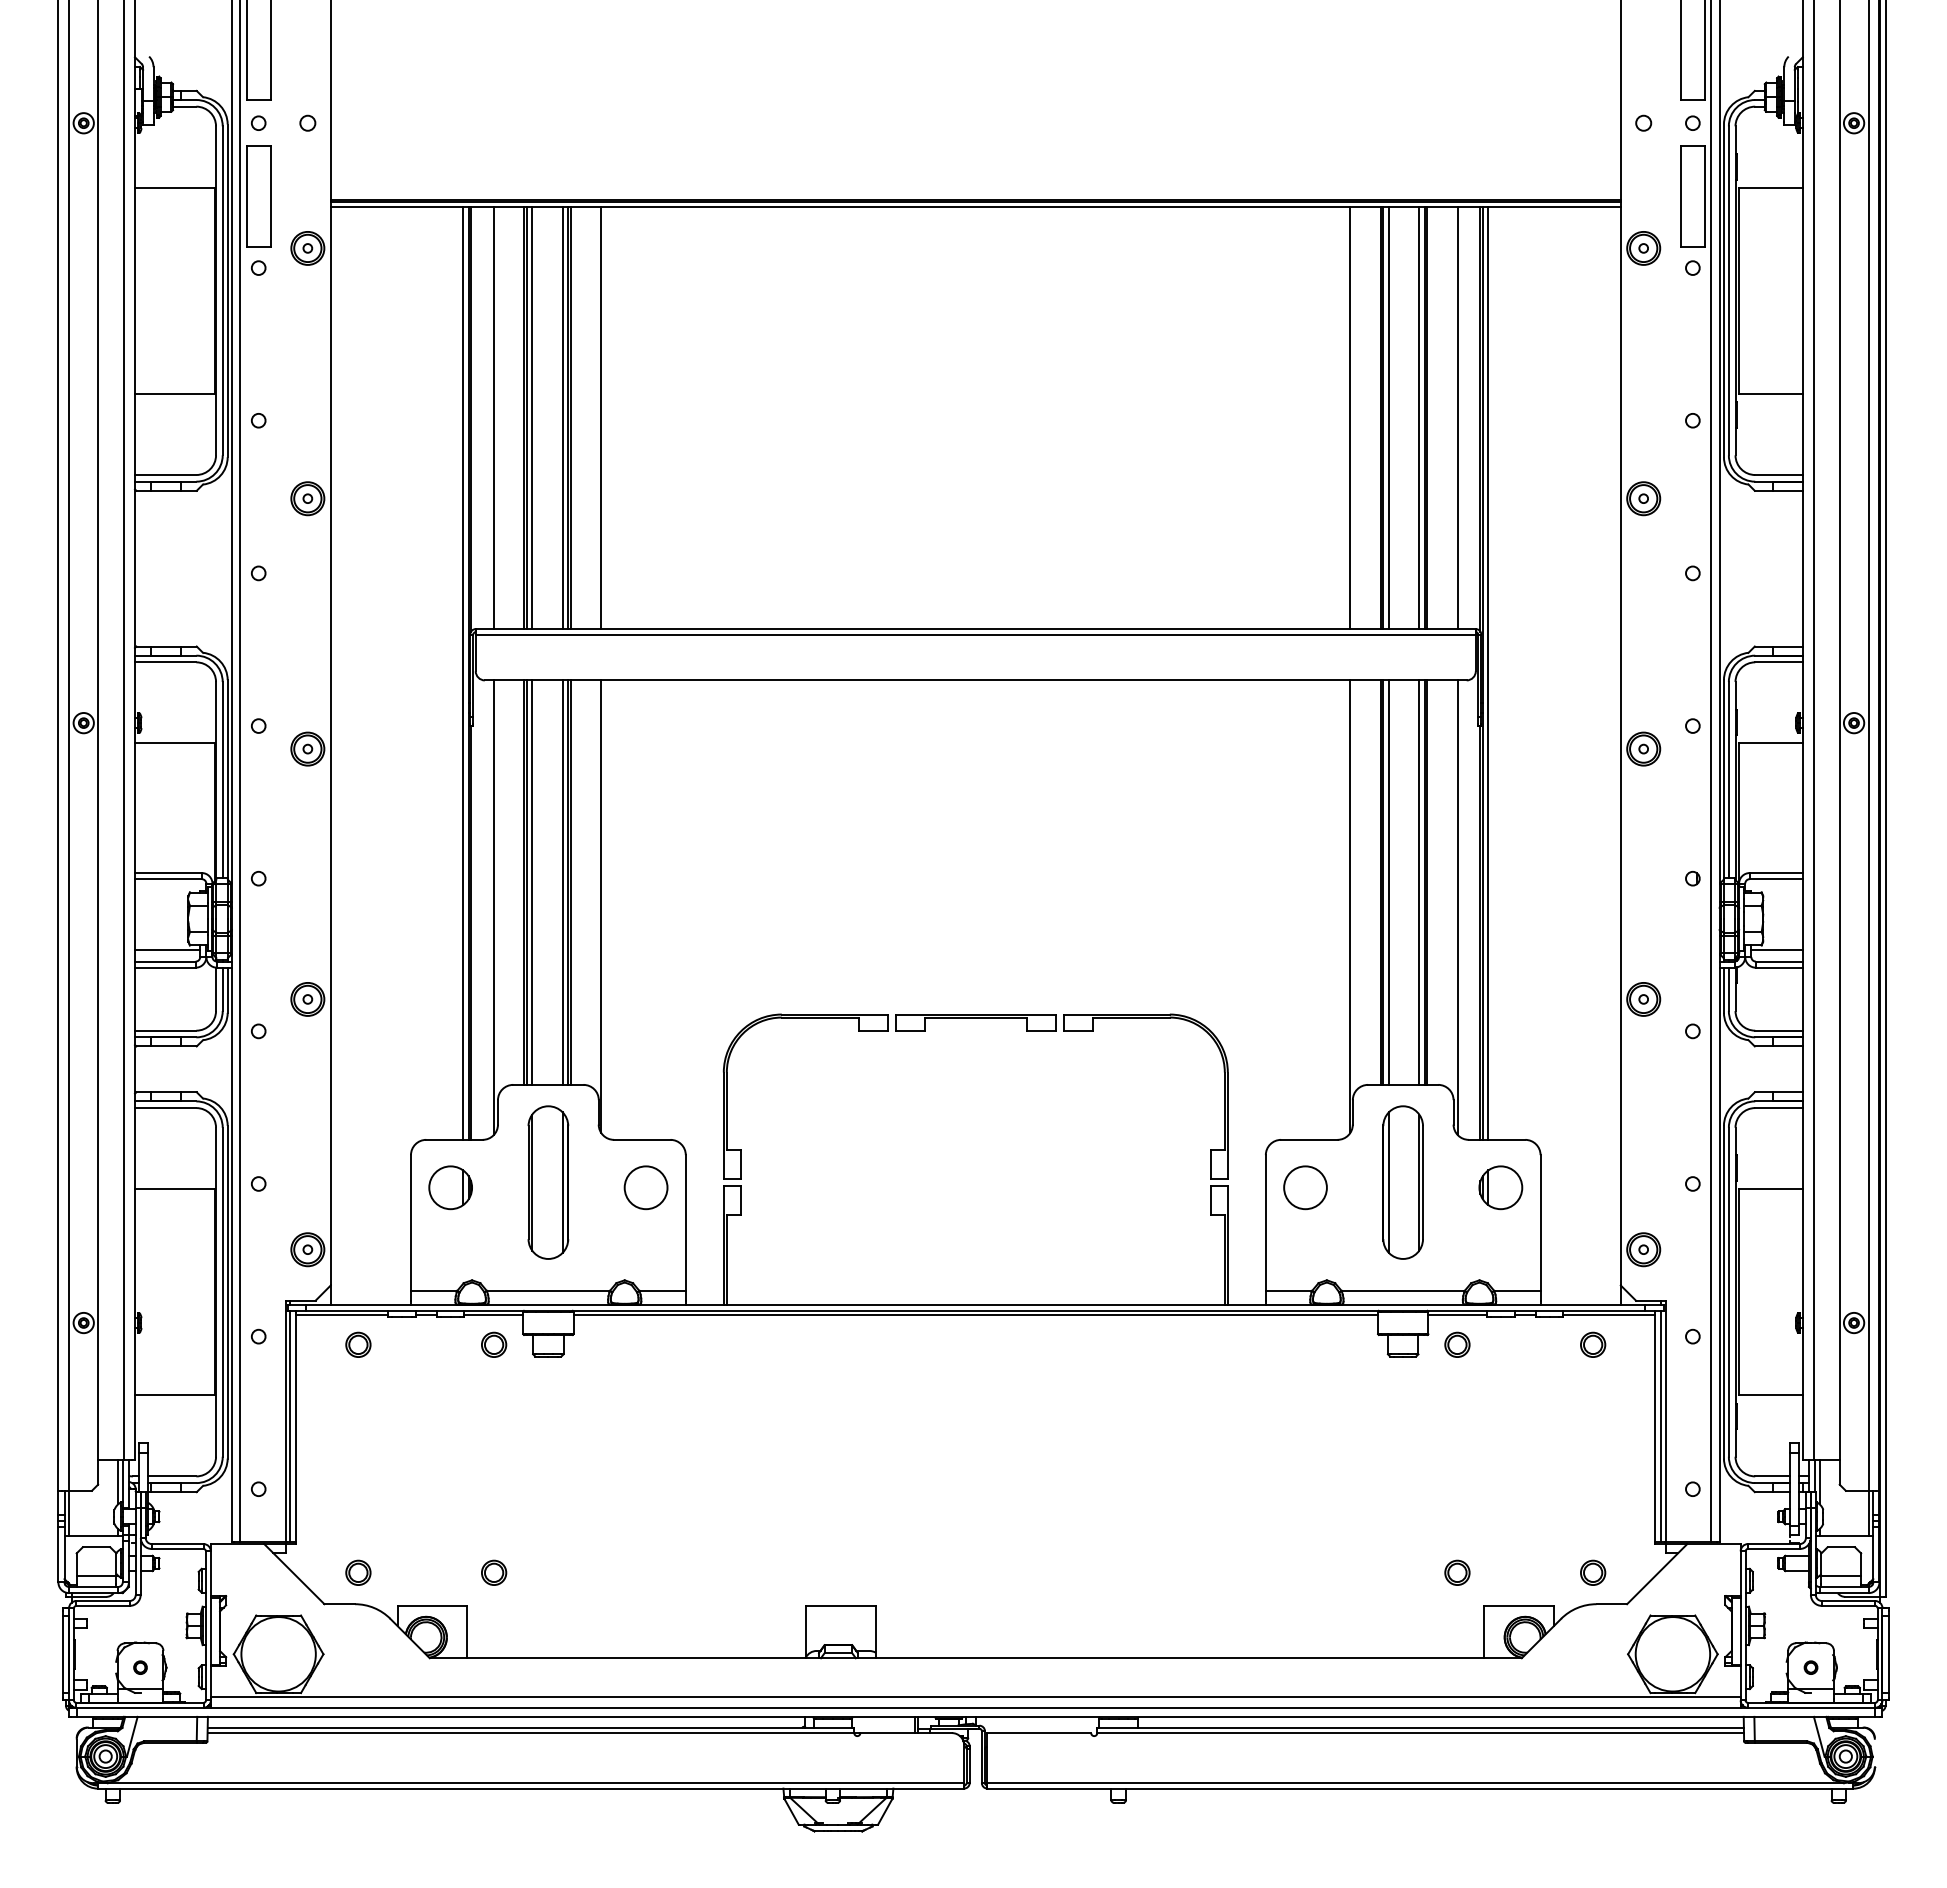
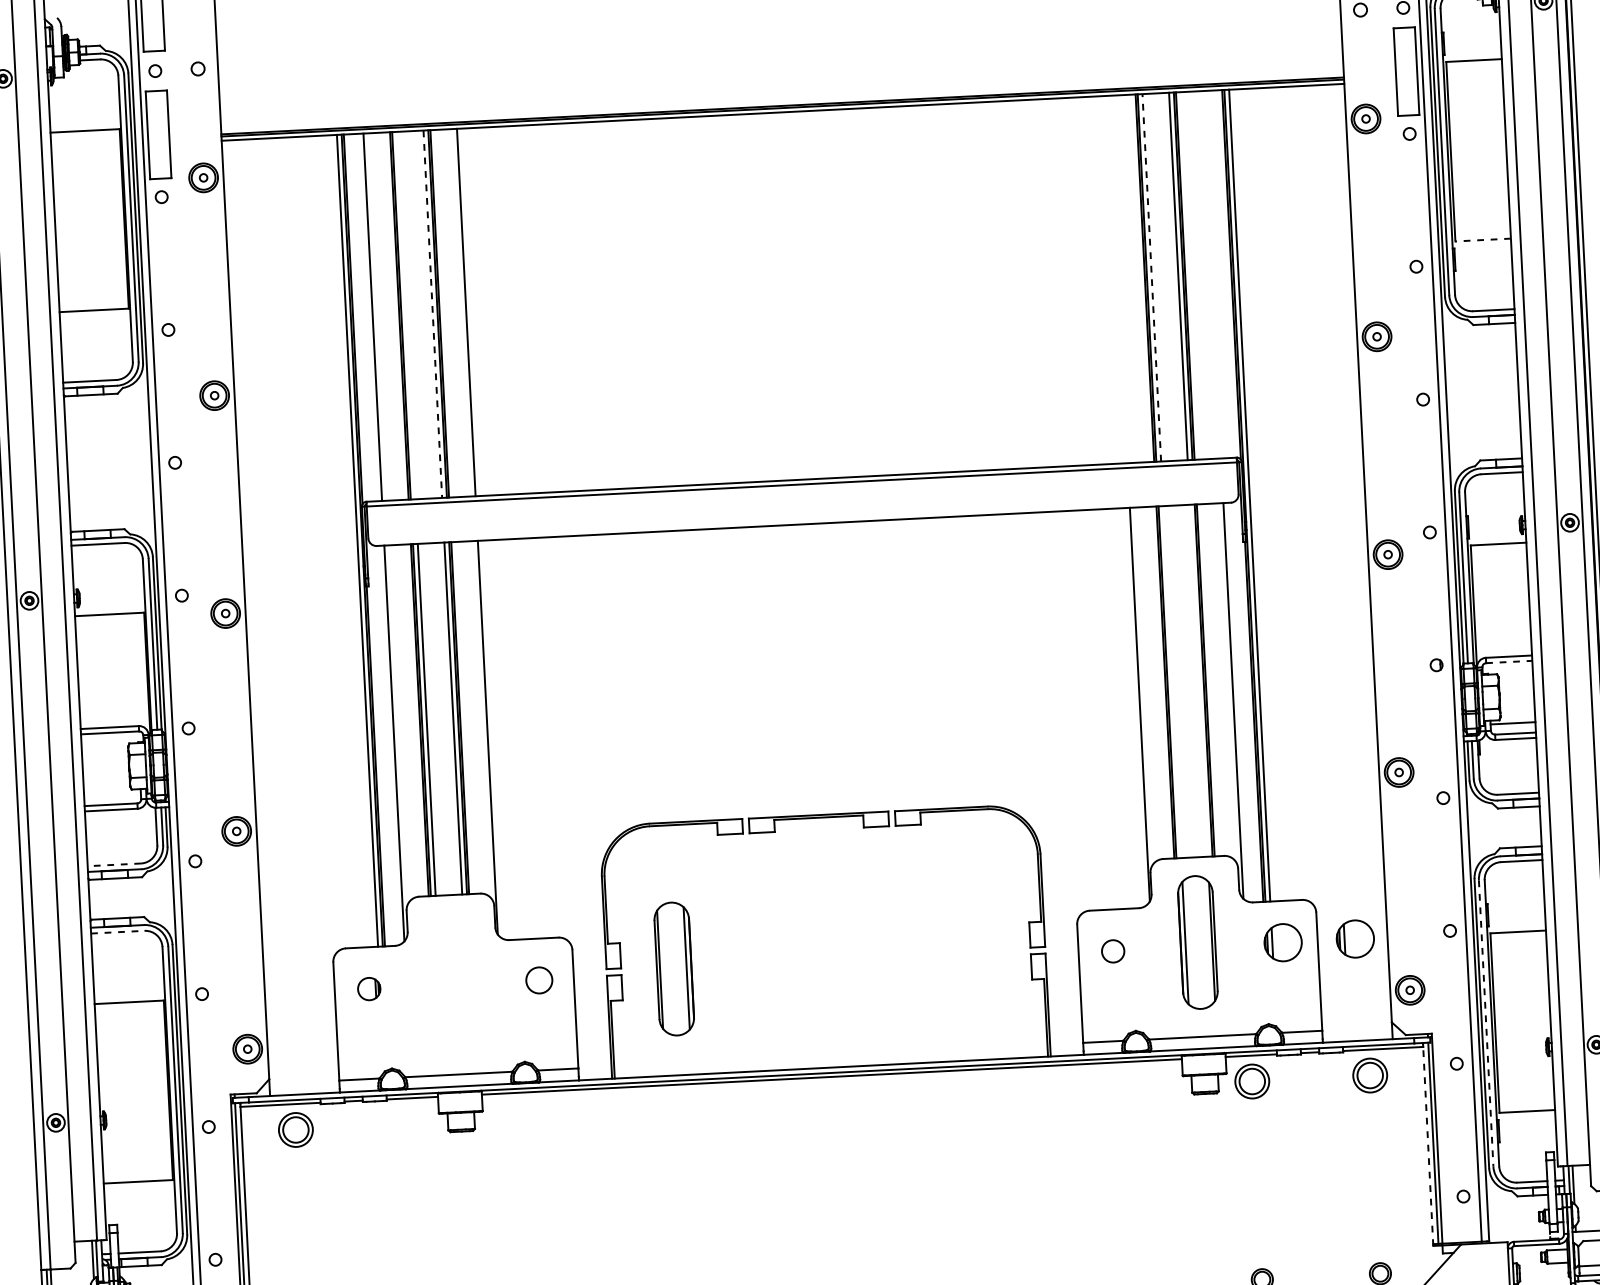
line: (1770, 393) -> (1482, 239), solid -> dashed
line: (532, 417) -> (406, 315), removed
line: (1350, 417) -> (1118, 279), removed
line: (1388, 417) -> (1151, 277), solid -> dashed
line: (1457, 417) -> (1211, 274), removed
line: (562, 418) -> (432, 314), solid -> dashed
line: (1776, 879) -> (1509, 662), solid -> dashed
line: (1388, 882) -> (1171, 682), removed
line: (1419, 882) -> (1198, 680), removed
line: (167, 949) -> (112, 794), removed
line: (165, 1030) -> (114, 864), solid -> dashed
line: (165, 1108) -> (117, 932), solid -> dashed
part: (548, 1182) -> (674, 968), moved
part: (450, 1187) -> (369, 988), size x0.6
circle: (645, 1187) -> (538, 980), size x0.7
circle: (1305, 1187) -> (1113, 951), size x0.6
part: (1583, 1187) -> (1355, 938), added
line: (1728, 1292) -> (1485, 1023), solid -> dashed
part: (358, 1344) -> (296, 1129), size x1.6
part: (494, 1344) -> (414, 1123), removed
part: (1457, 1344) -> (1252, 1080), size x1.6
part: (1593, 1344) -> (1370, 1074), size x1.6
line: (1655, 1429) -> (1428, 1146), solid -> dashed

